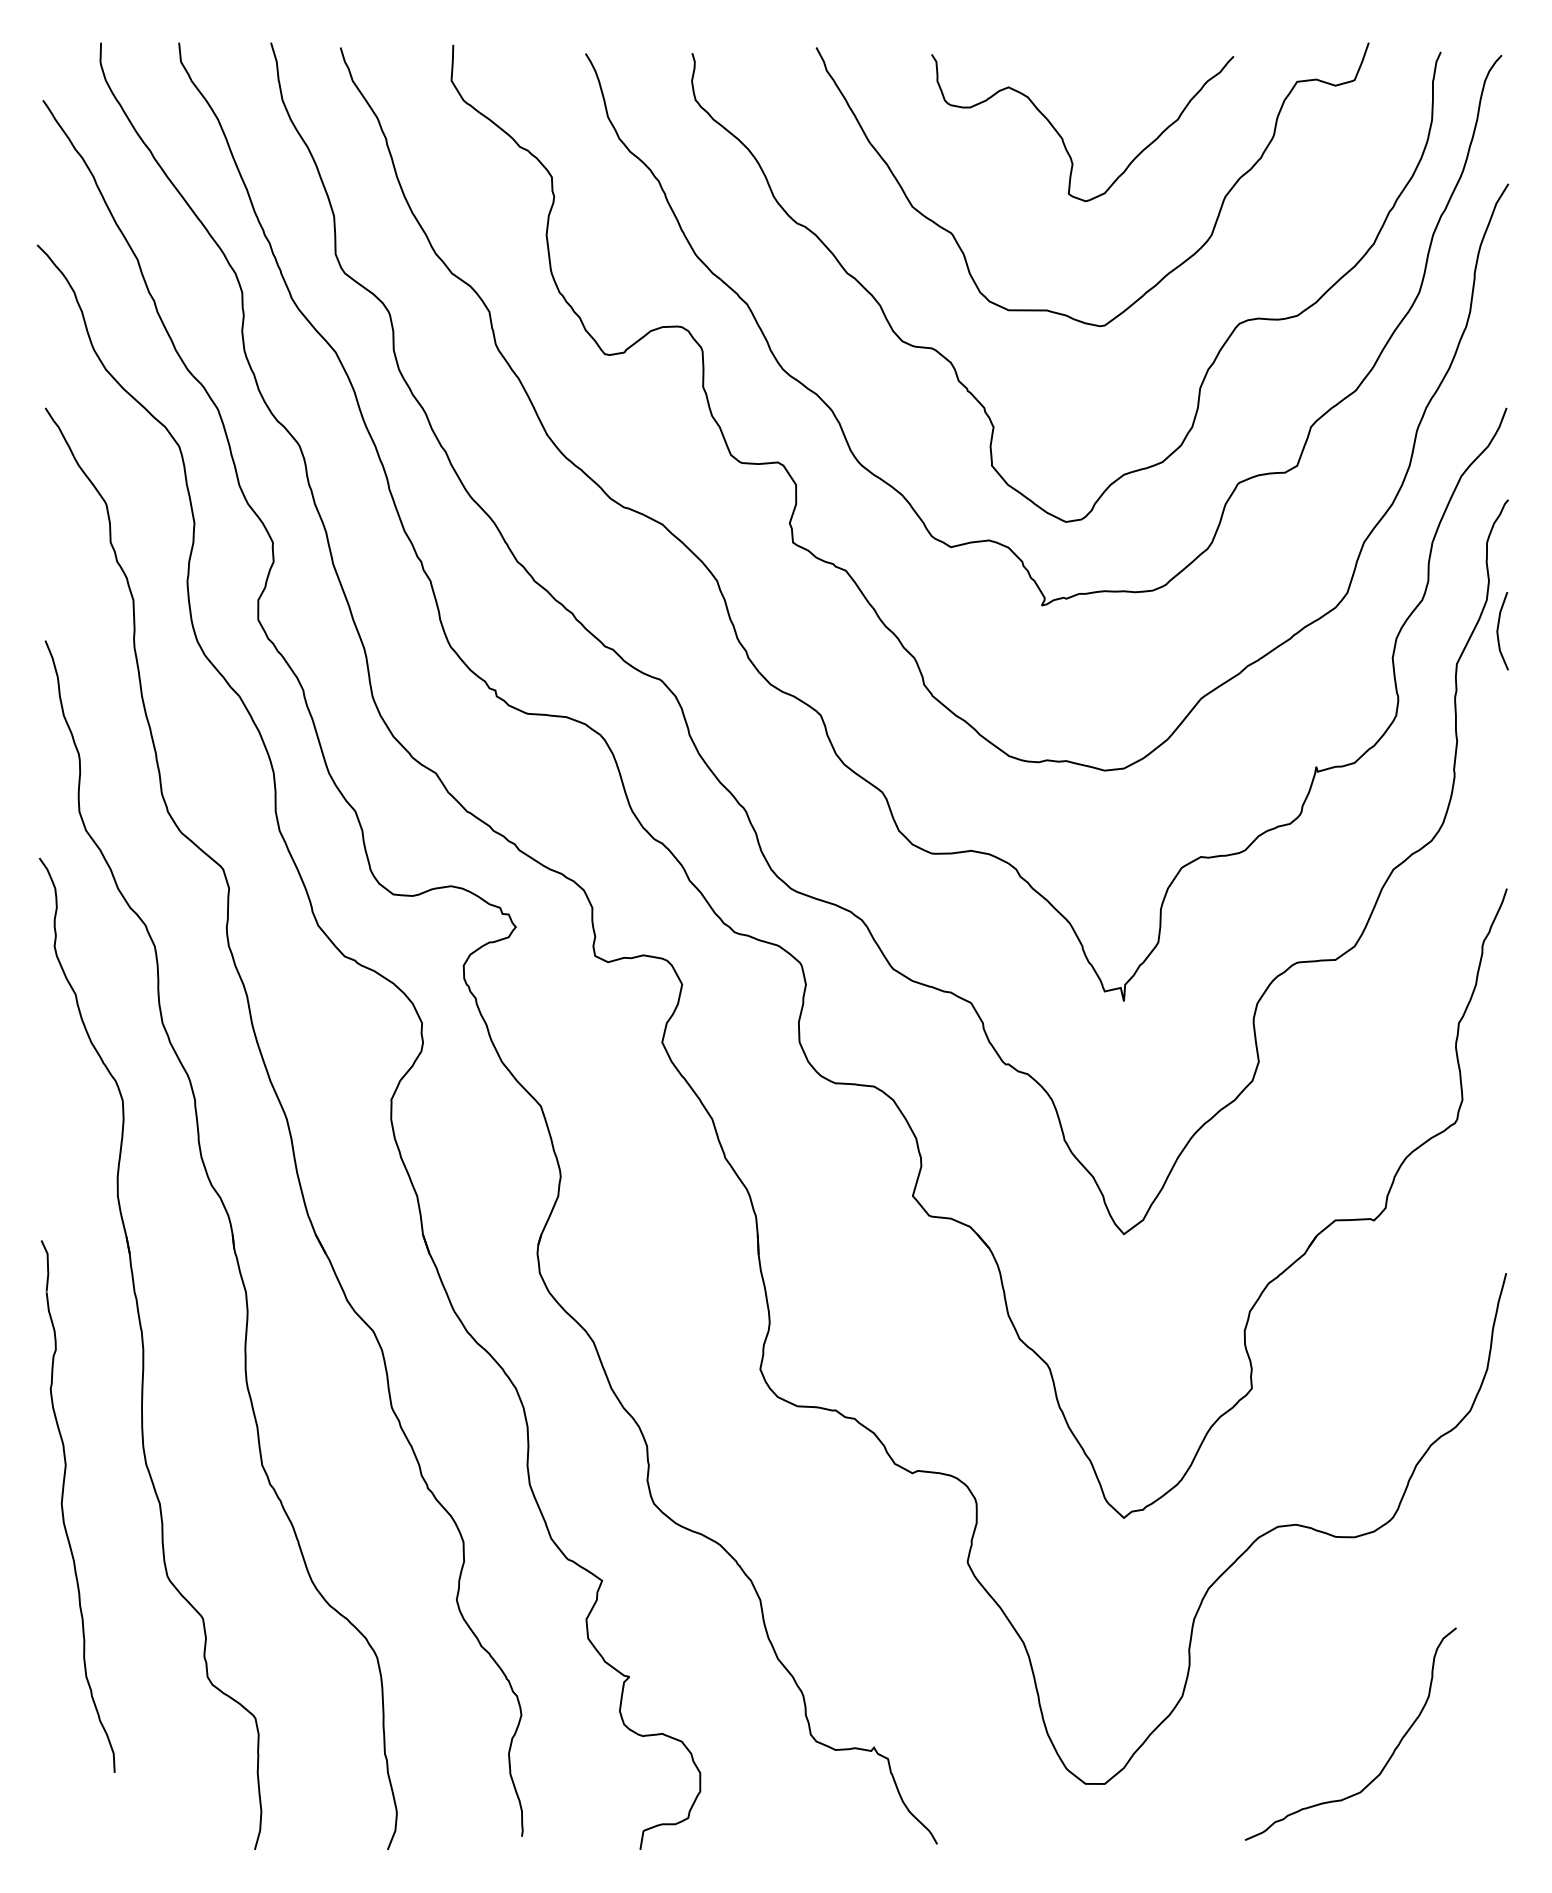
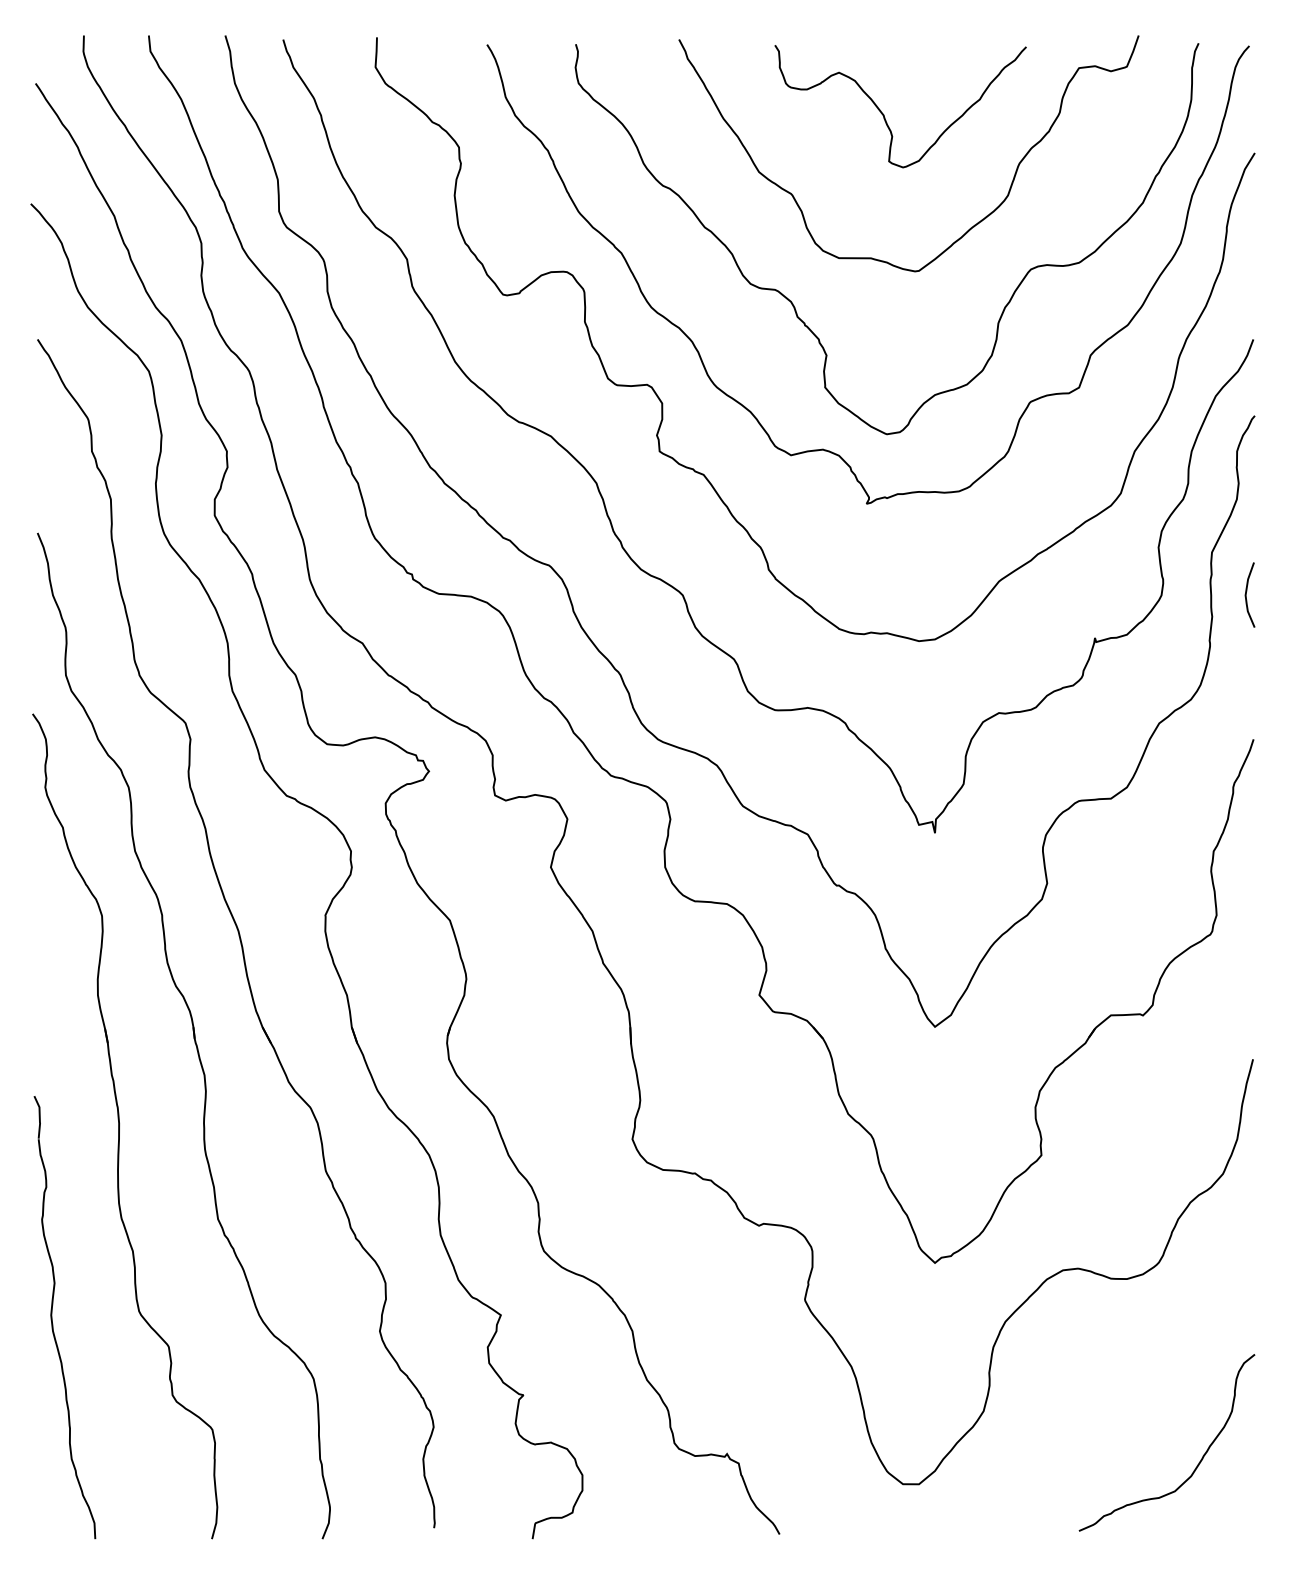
curve: (1498, 631) -> (1246, 595), moved
part: (63, 1507) -> (52, 1318), moved
curve: (1390, 1755) -> (1200, 1460), moved

